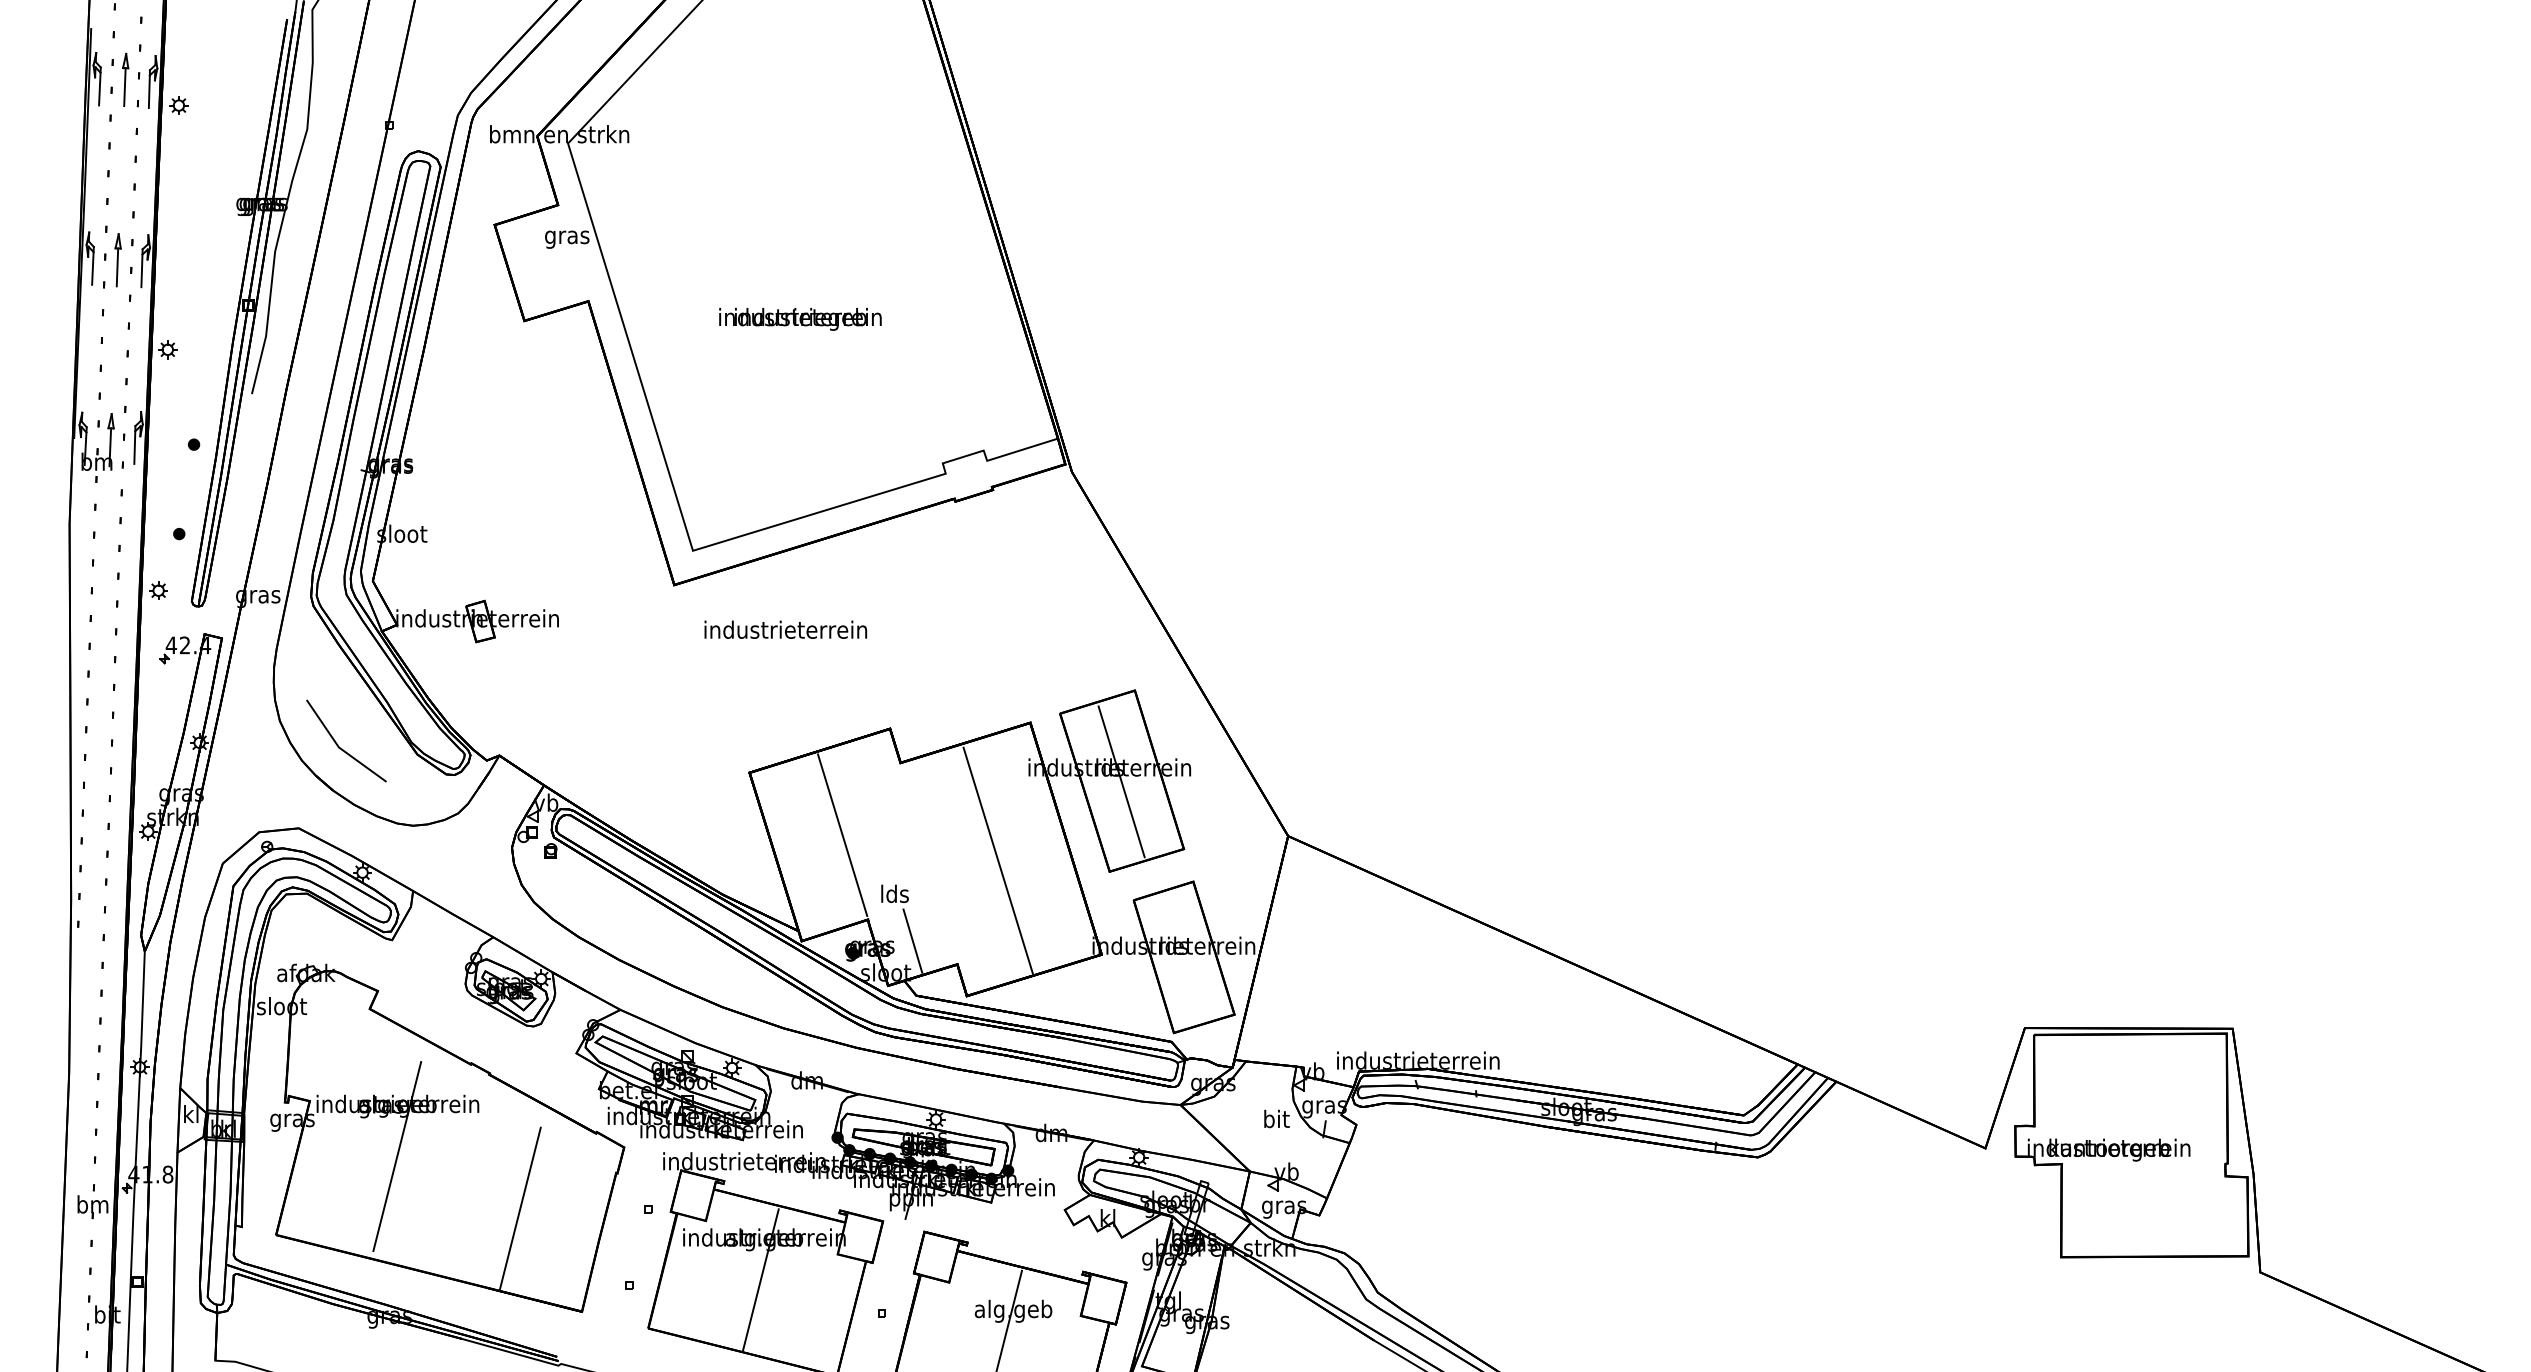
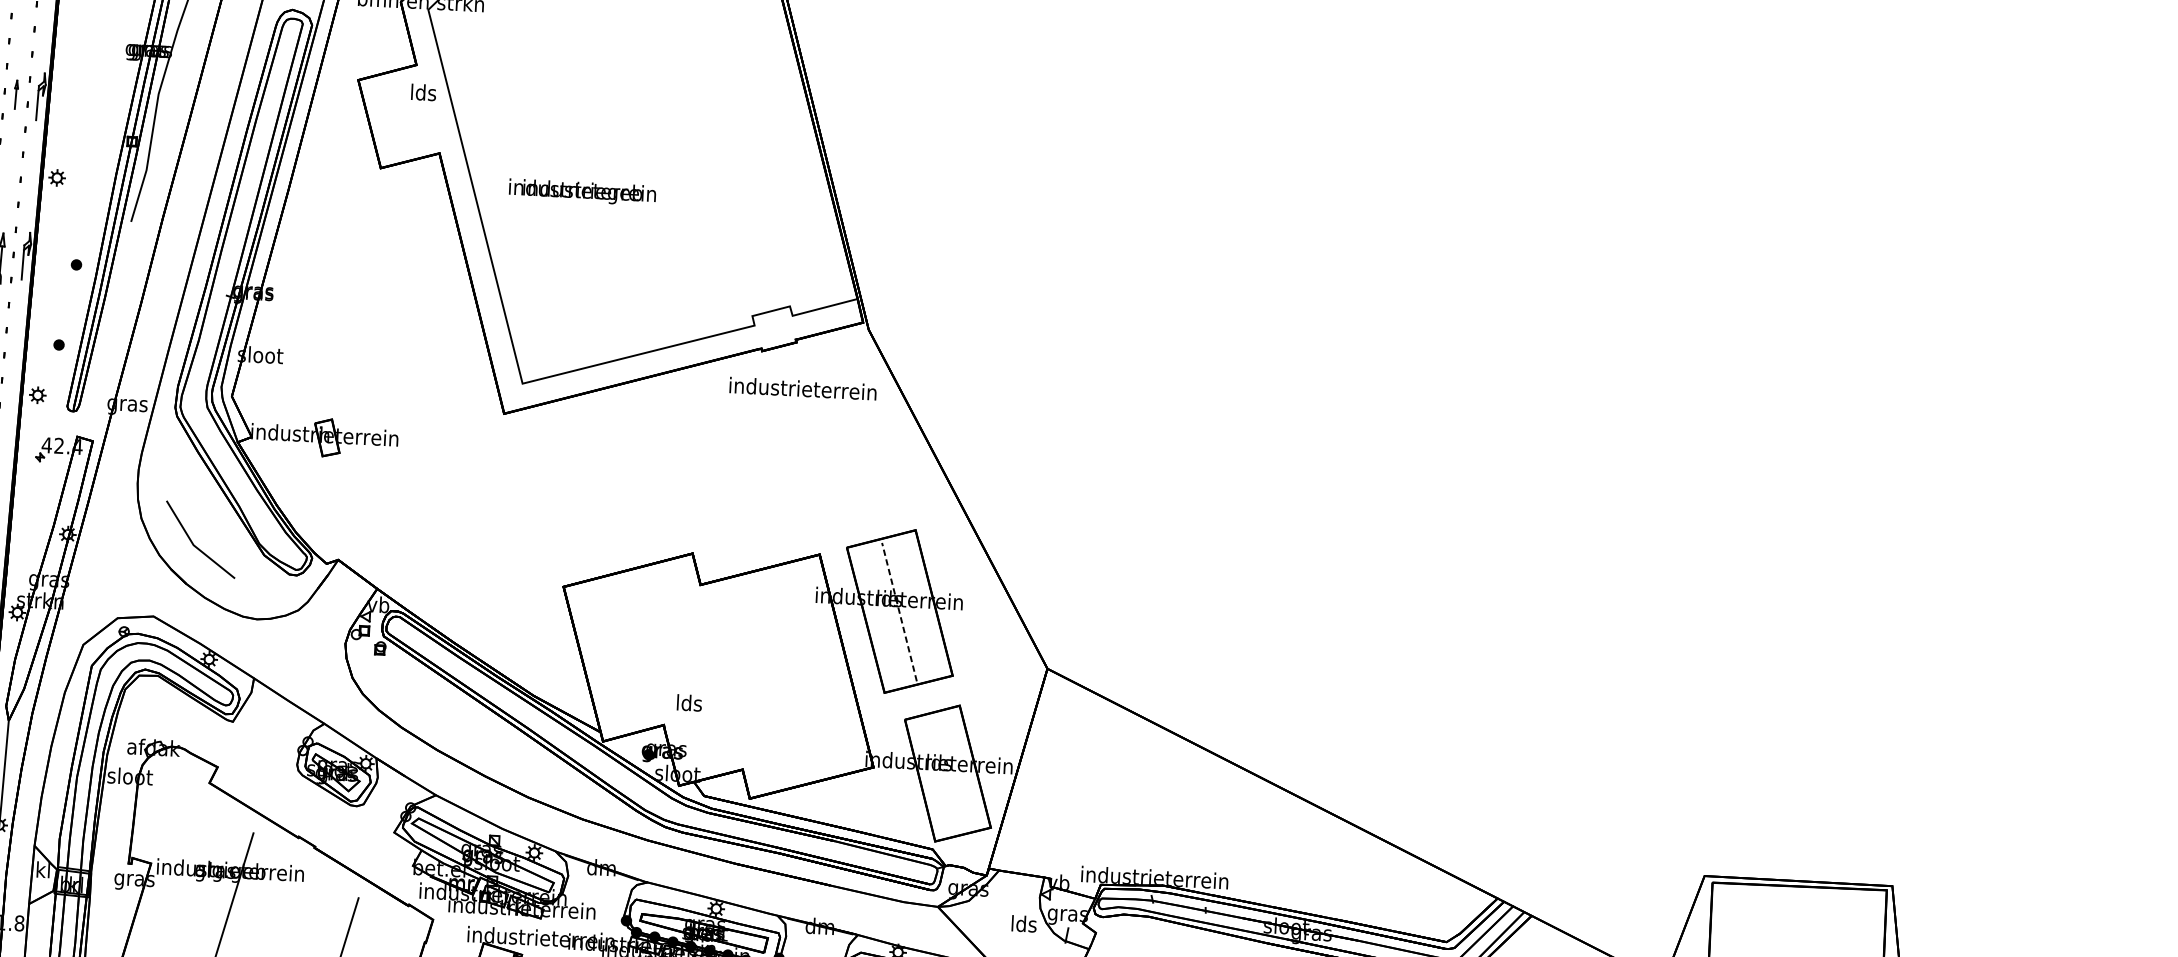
text: (567, 236) -> (423, 93), gras -> lds
part: (117, 260) -> (15, 94), size x0.6
text: (800, 319) -> (582, 192), moved
text: (785, 629) -> (802, 388), moved
line: (1121, 781) -> (899, 611), solid -> dashed
line: (842, 834) -> (644, 646), removed
line: (997, 860) -> (783, 677), removed
line: (912, 940) -> (703, 745), removed
text: (1276, 1118) -> (1024, 923), bit -> lds

